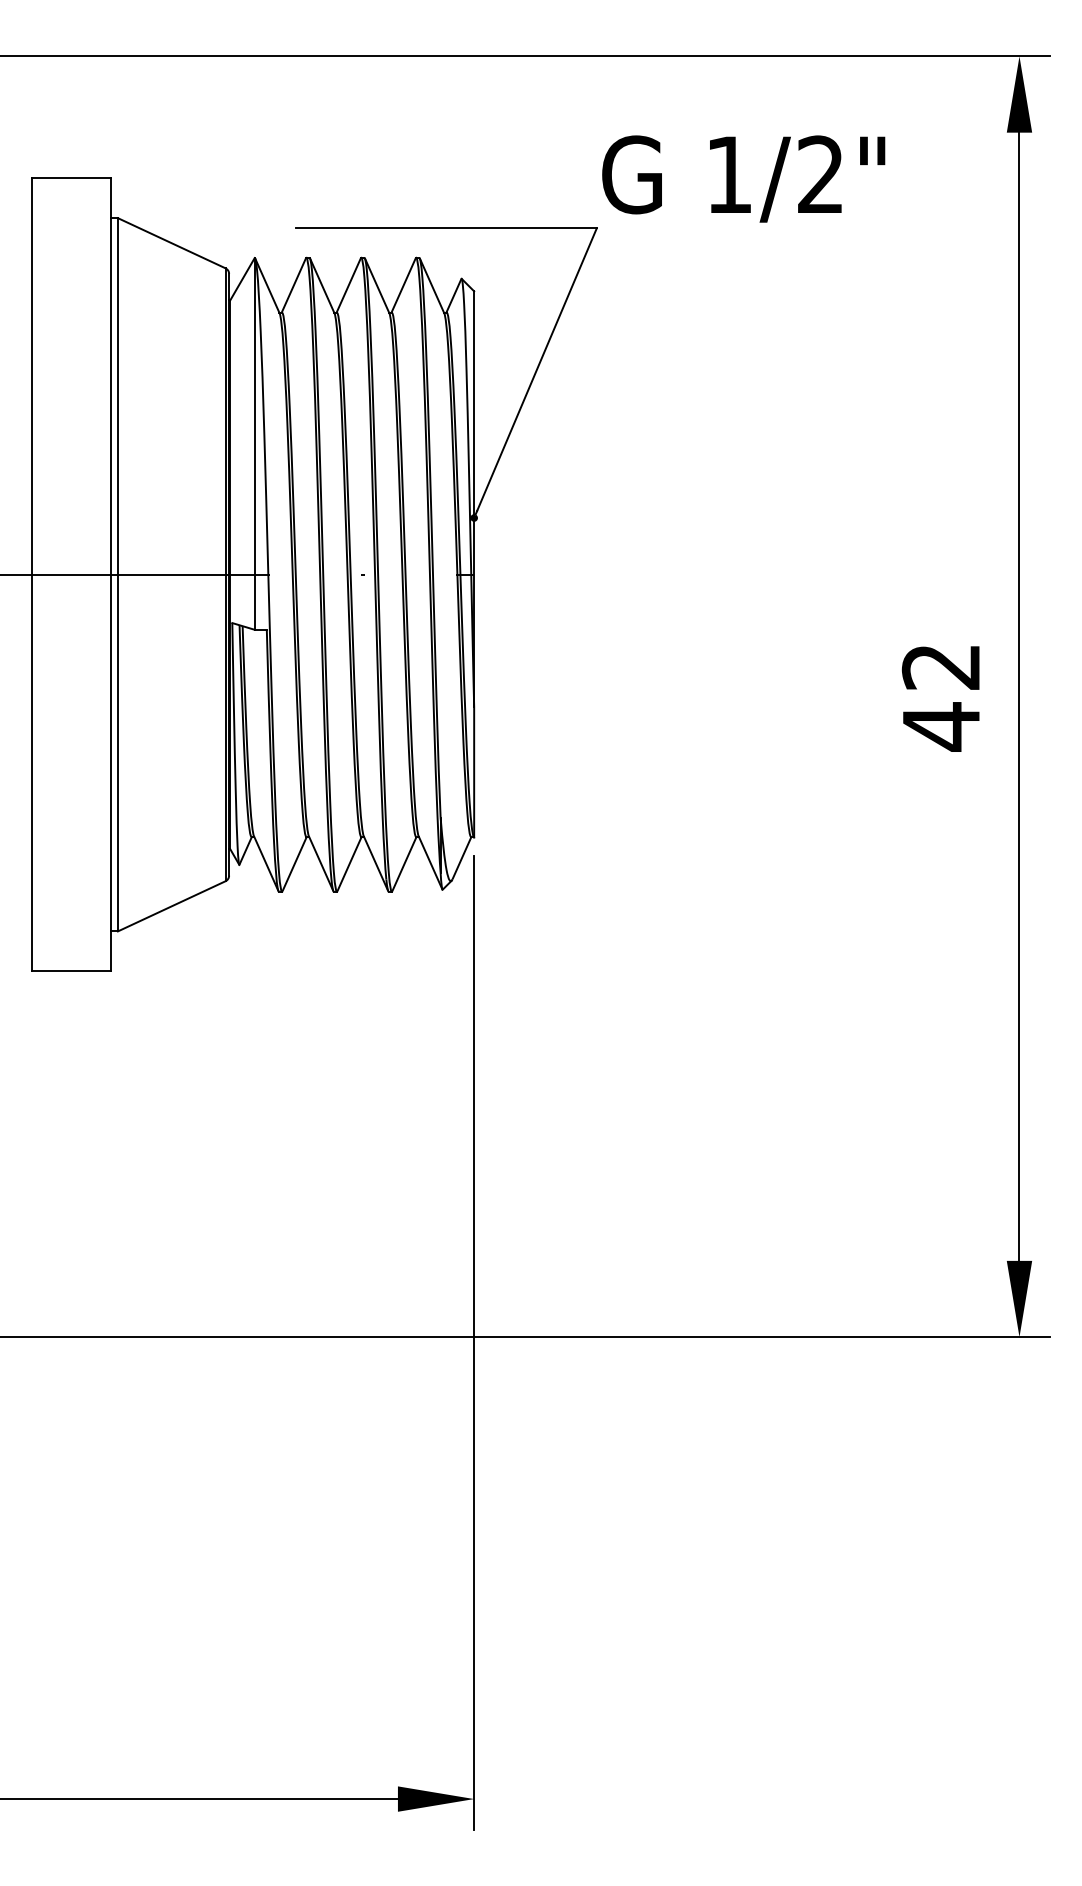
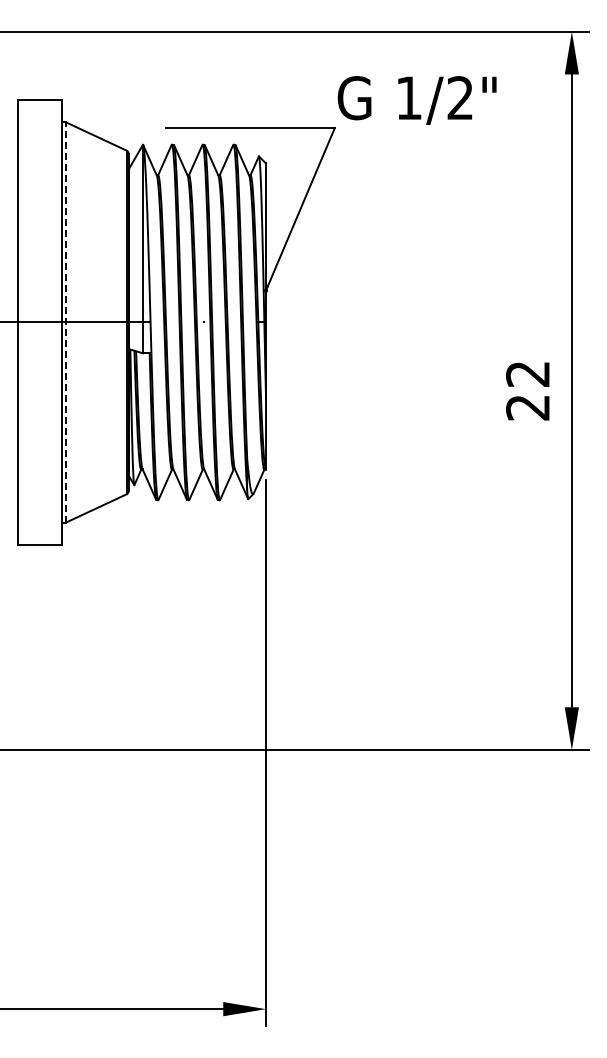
line: (118, 573) -> (66, 321), solid -> dashed
text: (940, 726) -> (527, 407), 42 -> 22

